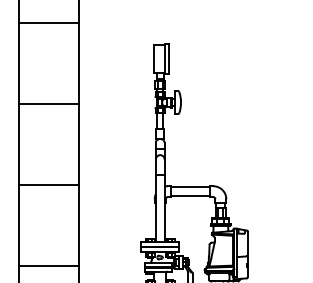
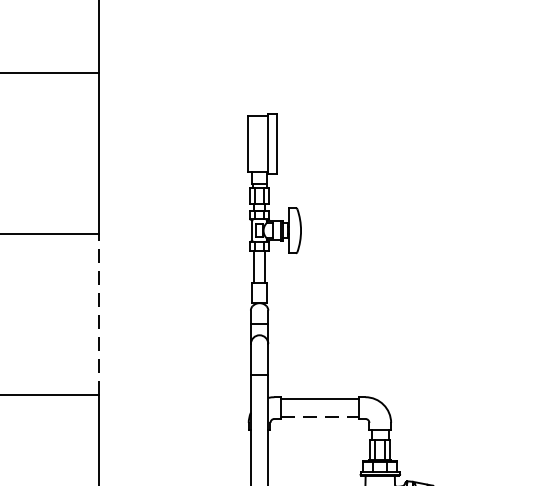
line: (79, 144) -> (98, 314), solid -> dashed
line: (191, 196) -> (321, 417), solid -> dashed

